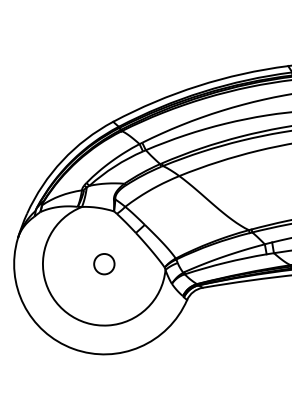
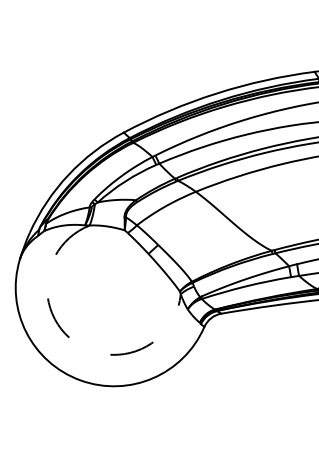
circle: (104, 263) -> (114, 287), removed
arc: (67, 313) -> (73, 341), solid -> dashed

